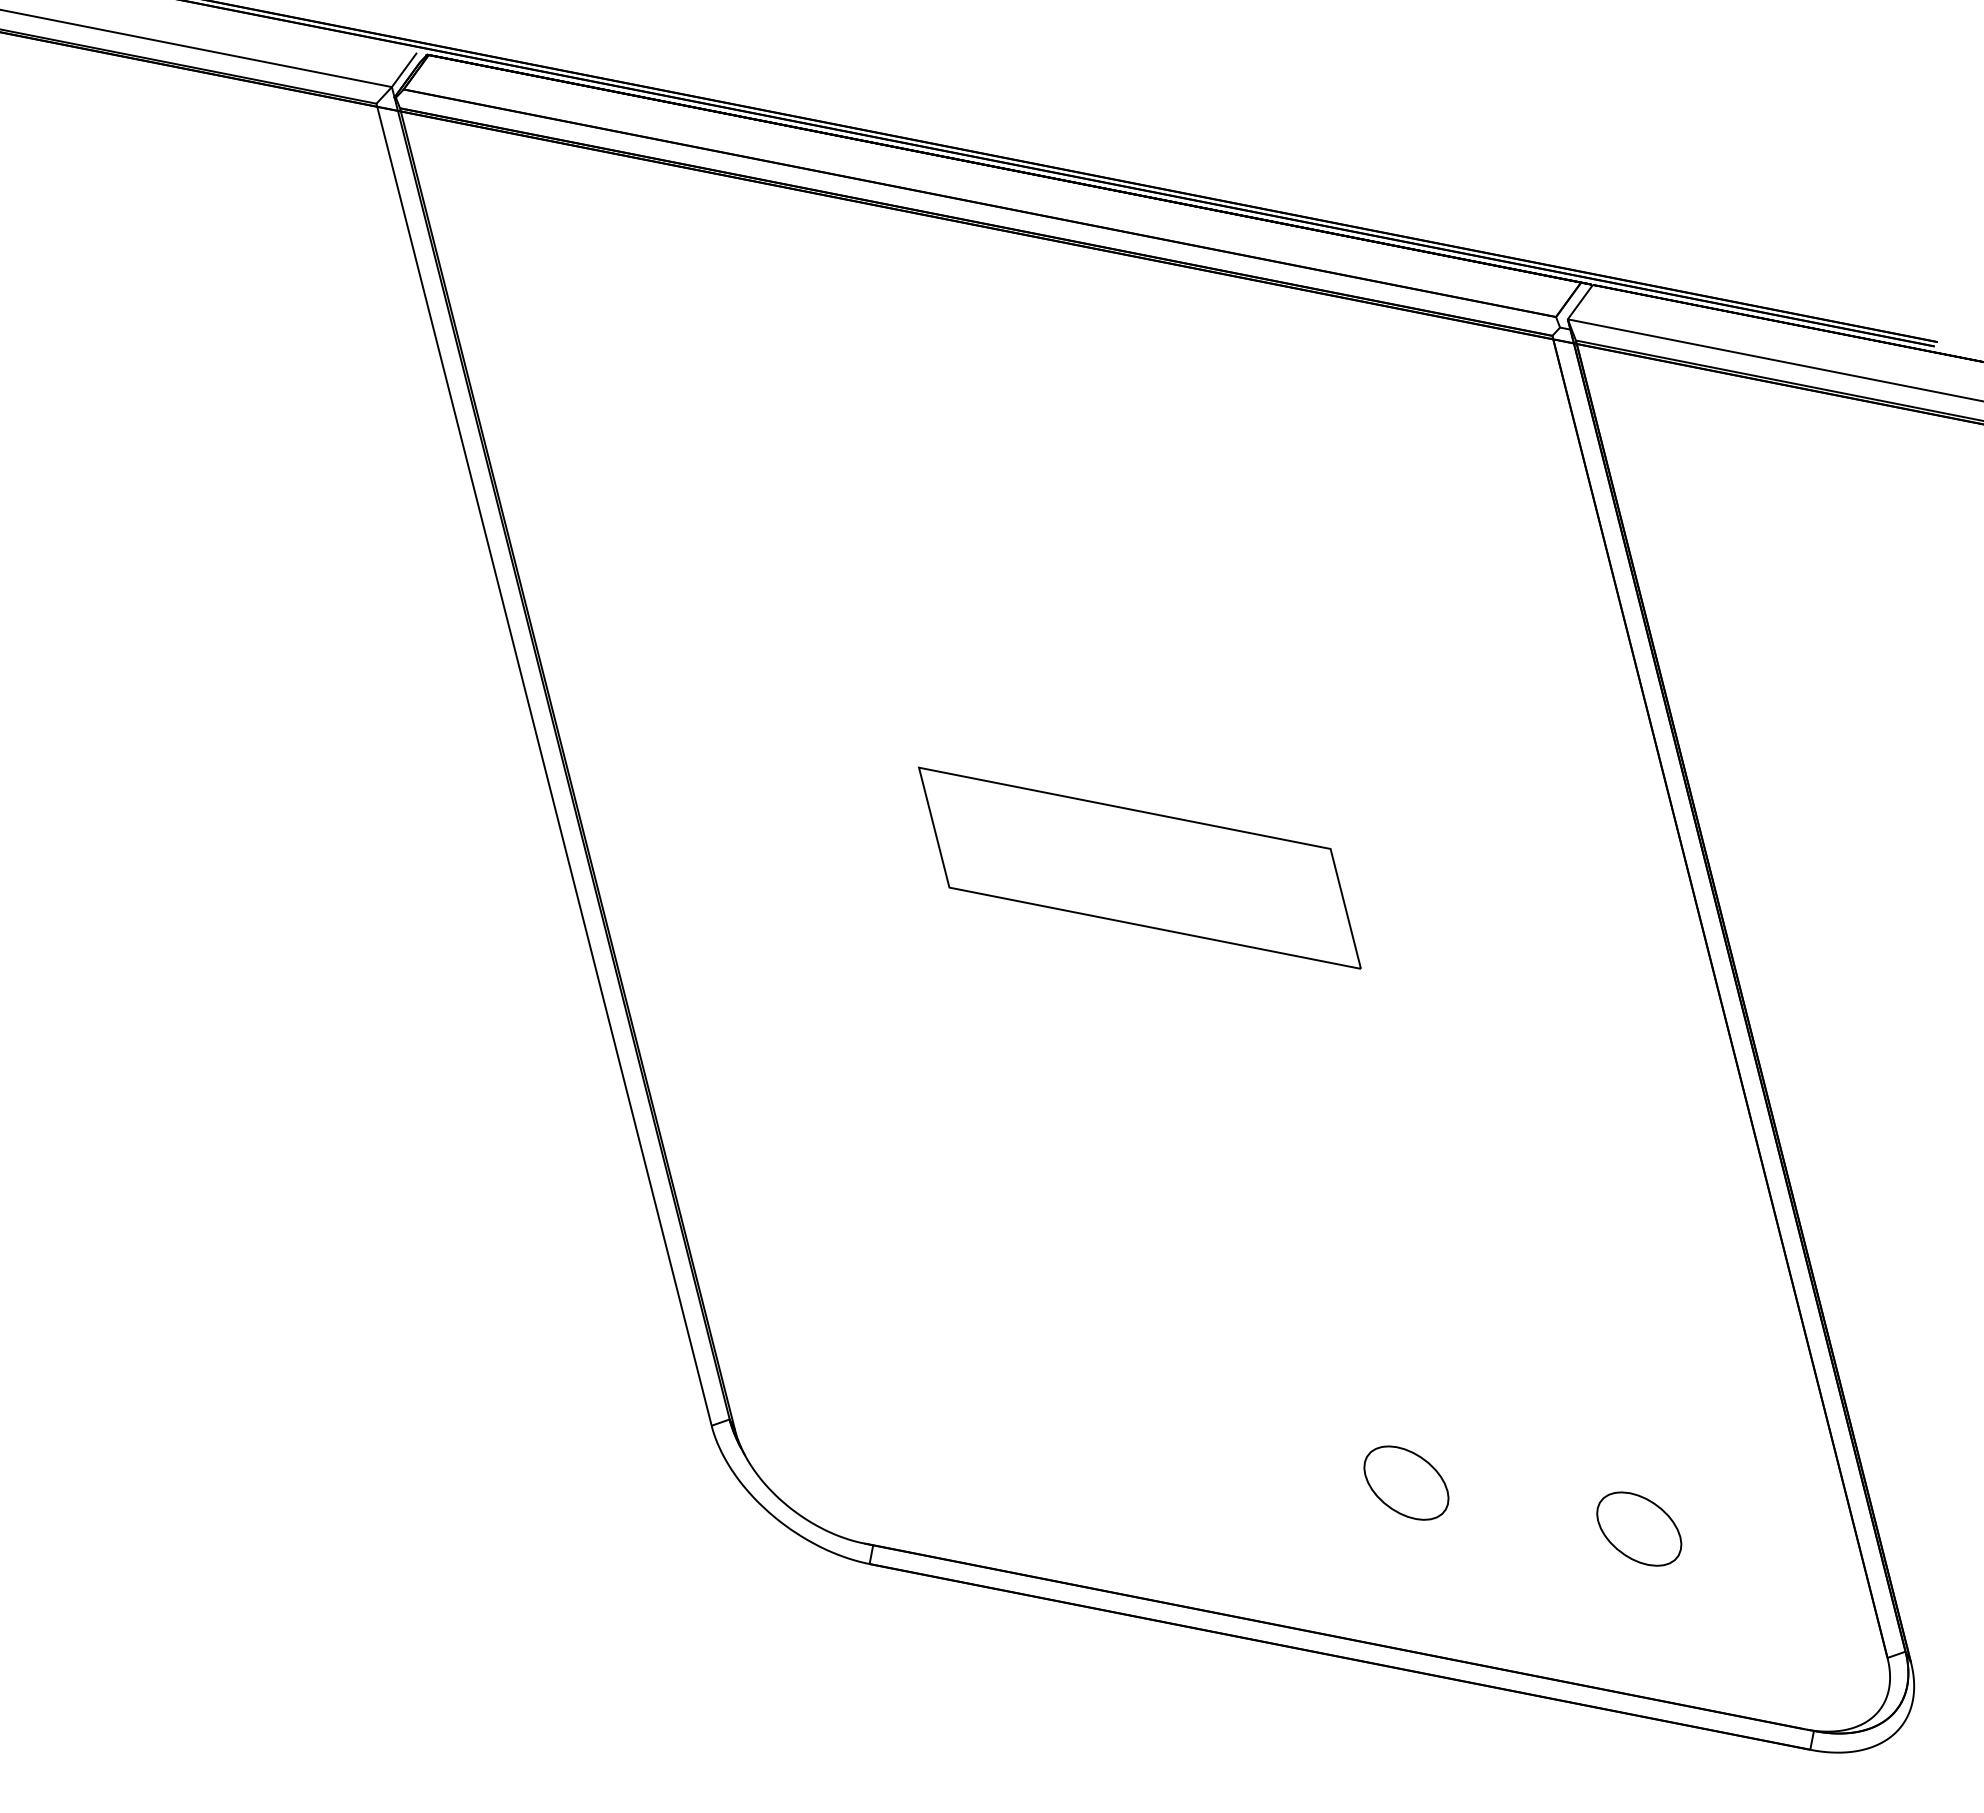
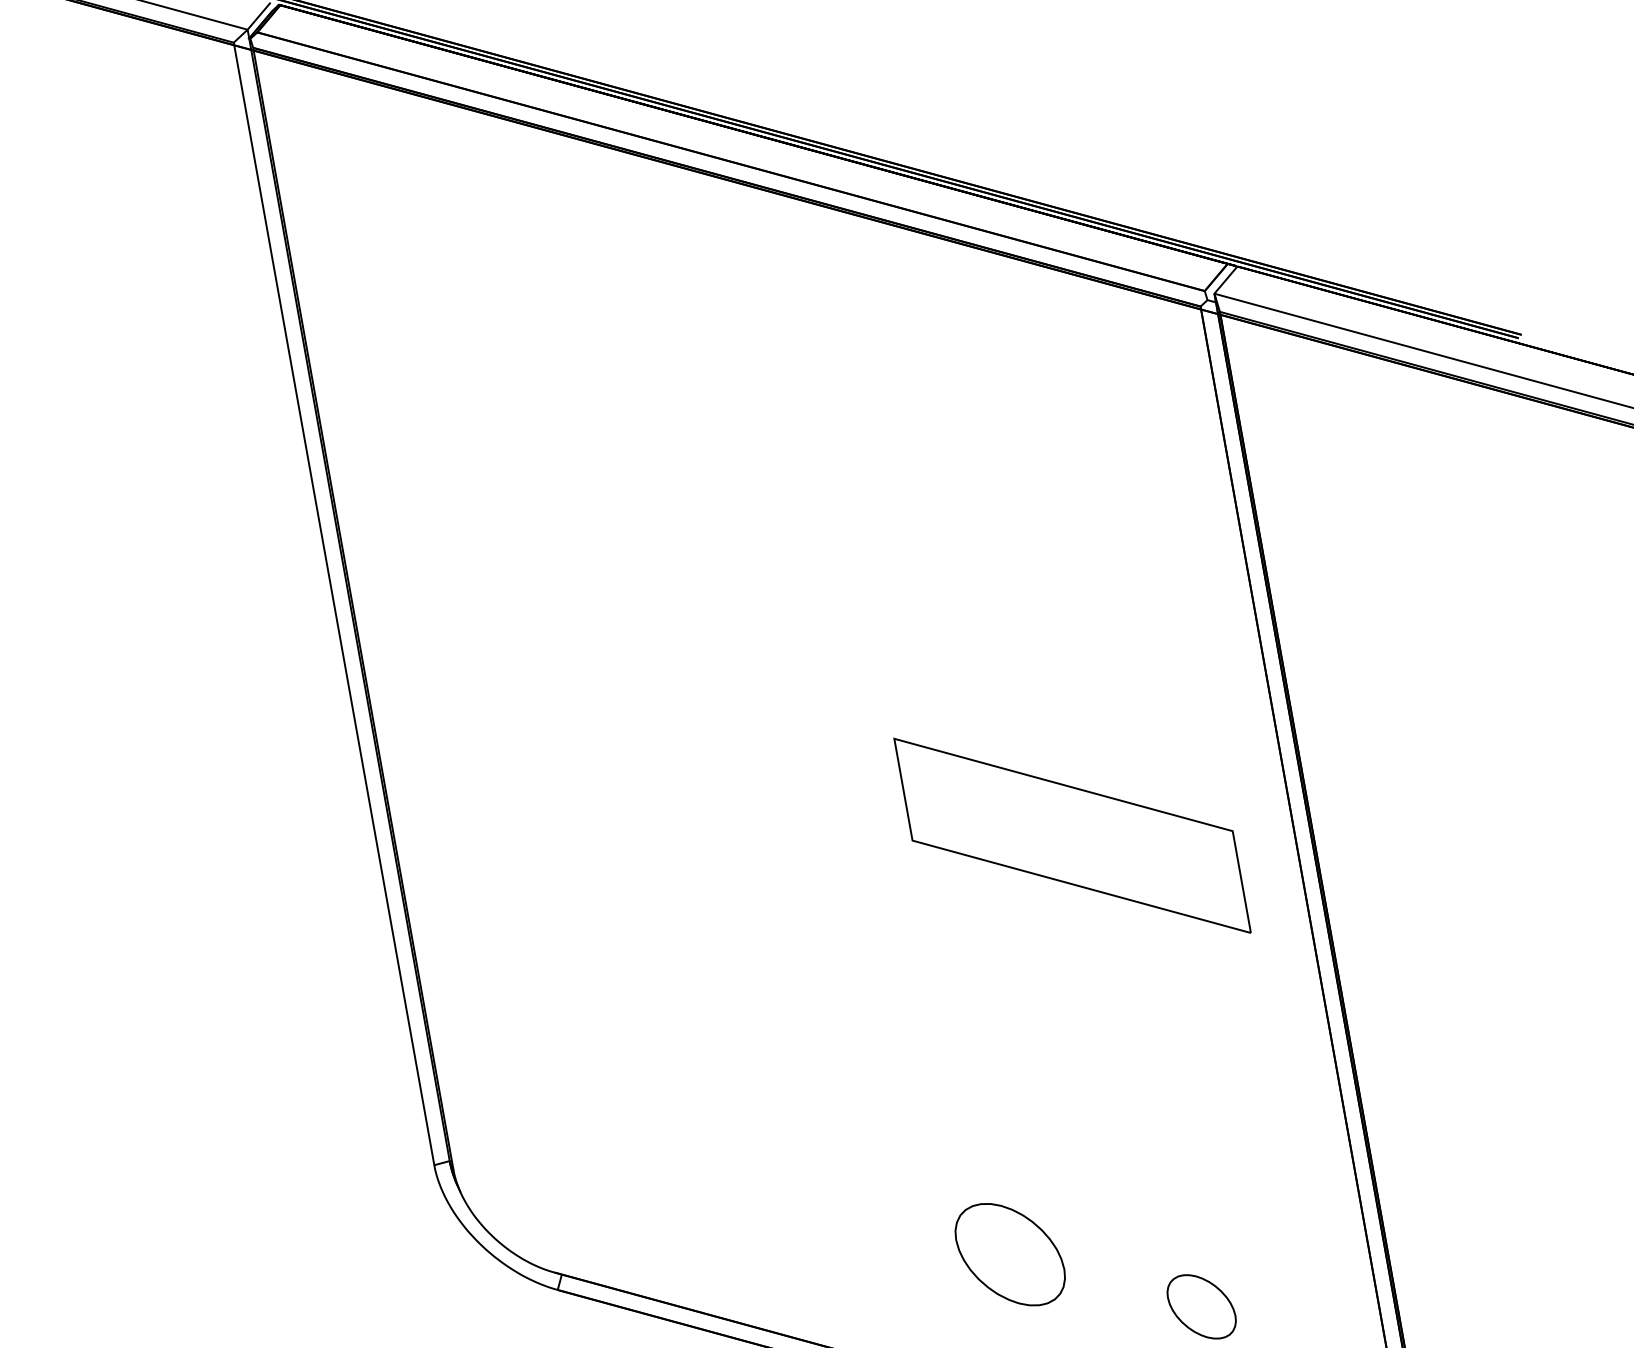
part: (1139, 867) -> (1072, 835), moved
part: (1406, 1482) -> (1010, 1254), size x1.6

